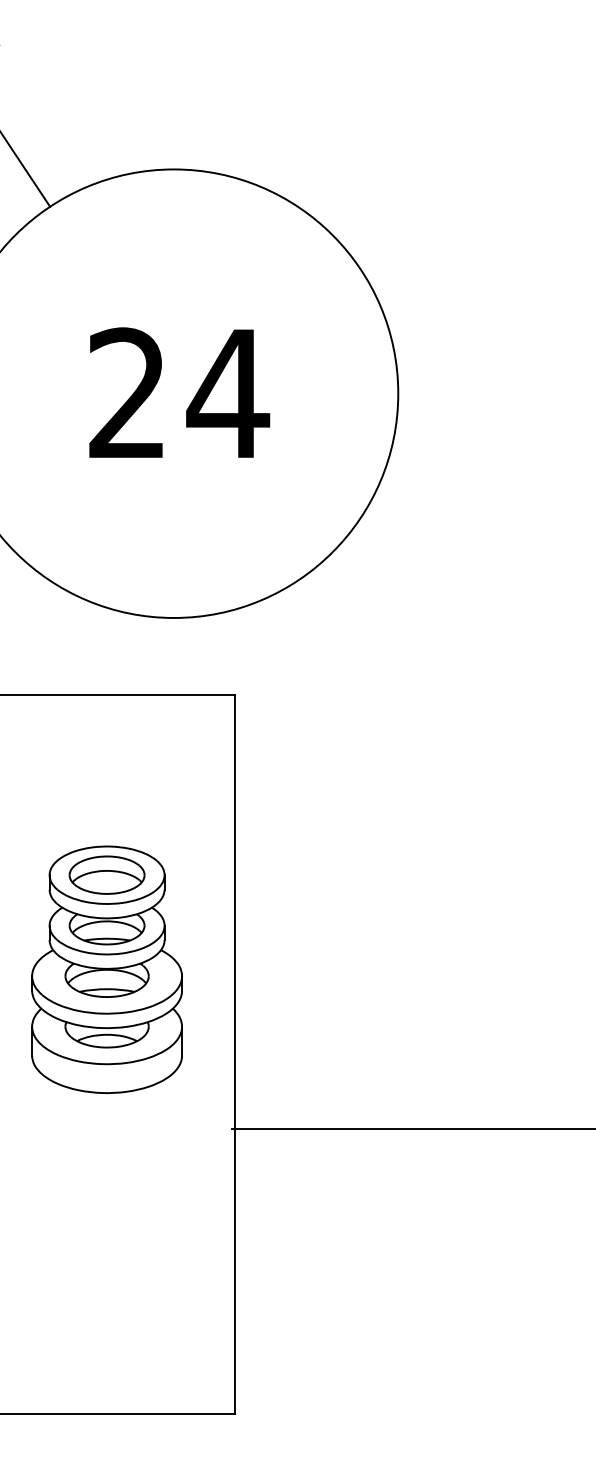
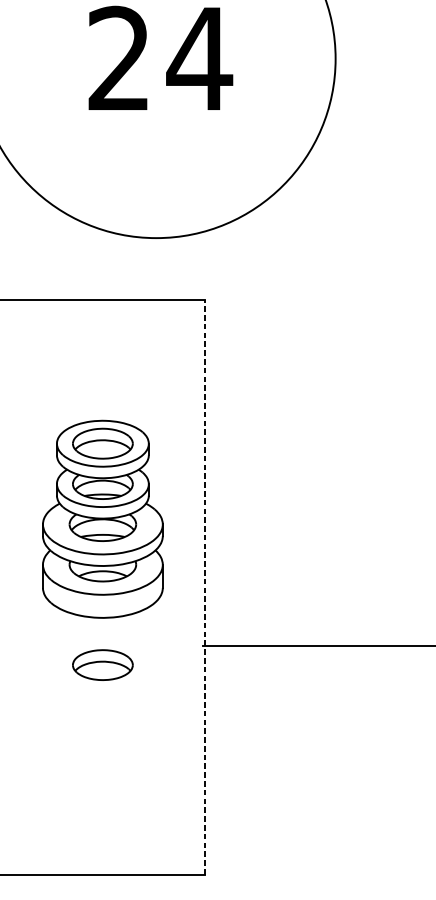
line: (235, 1054) -> (205, 587), solid -> dashed
part: (106, 1151) -> (102, 664), added

